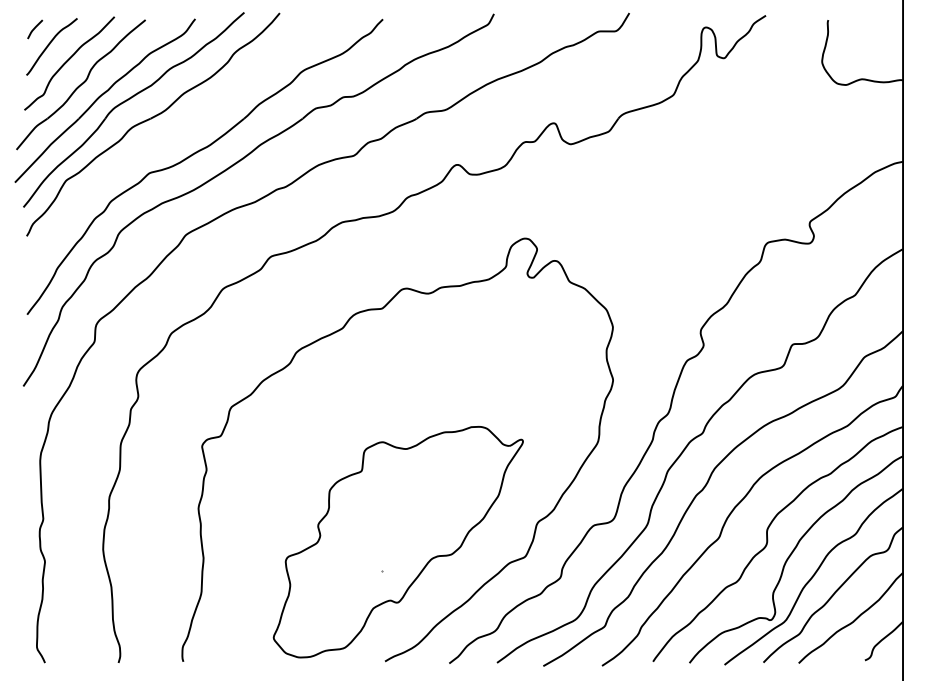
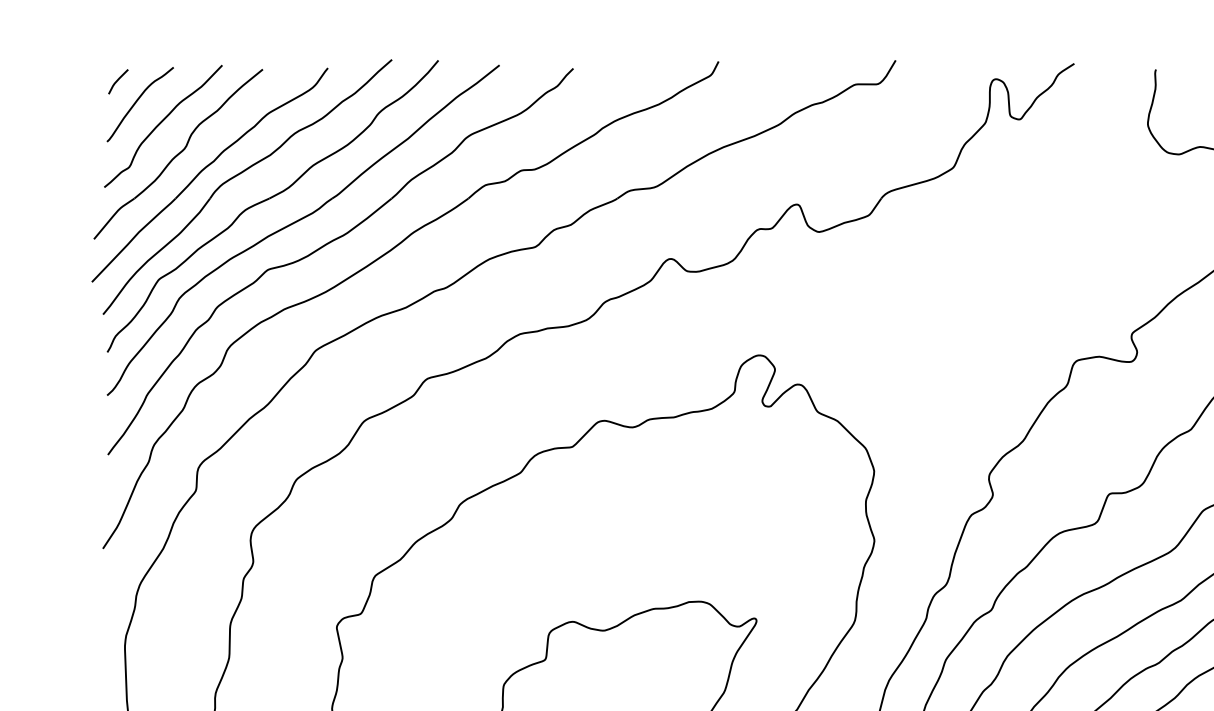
part: (173, 136) -> (299, 221), added

